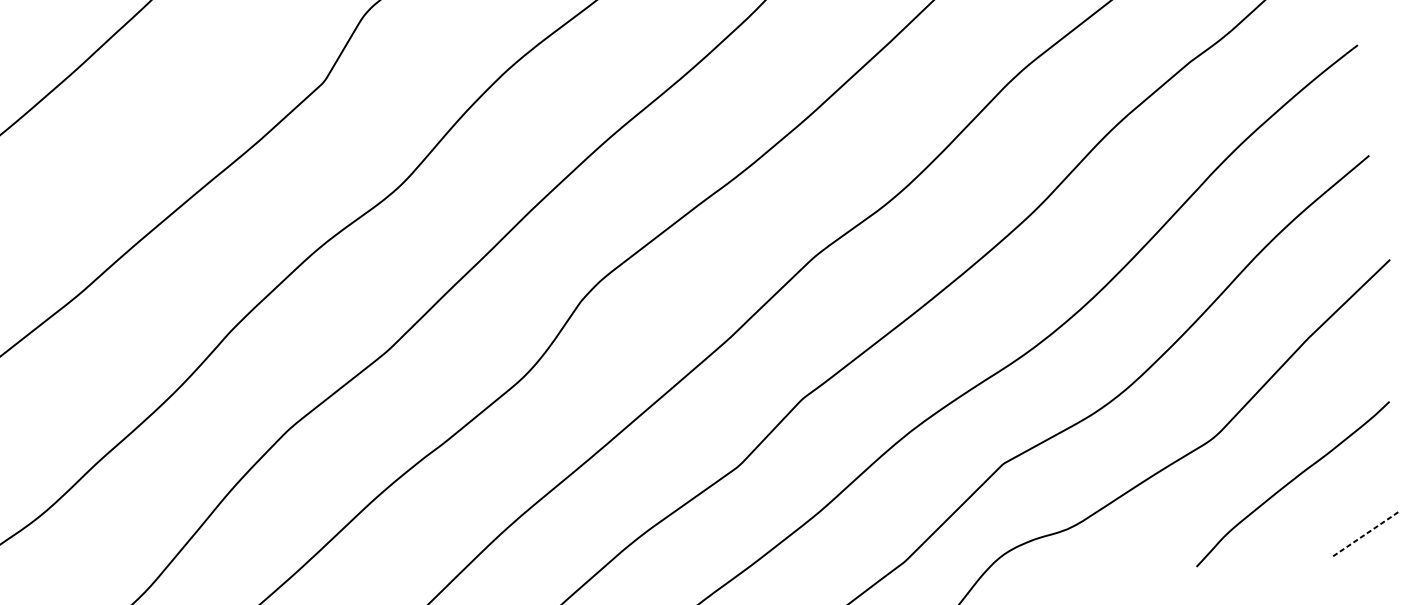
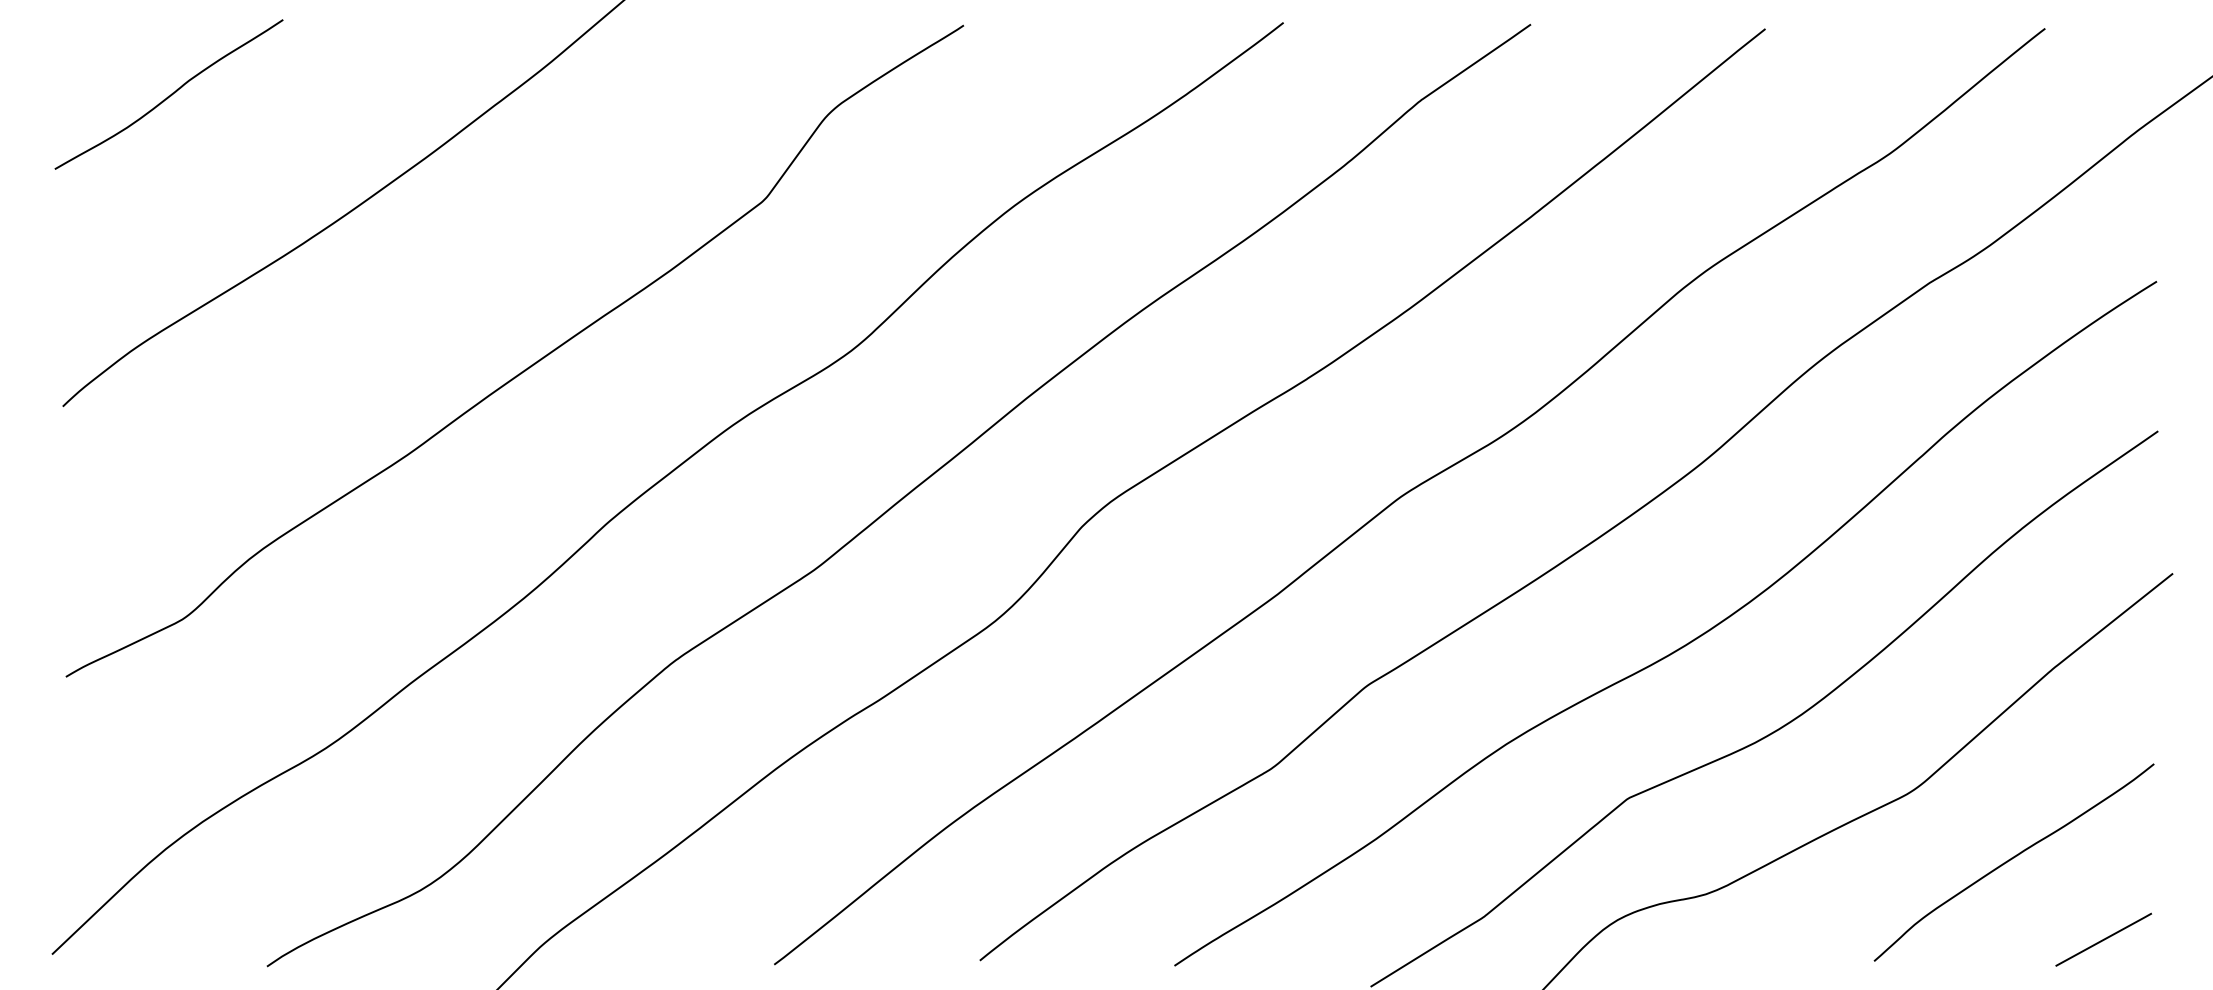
line: (1364, 534) -> (2103, 939), dashed -> solid

